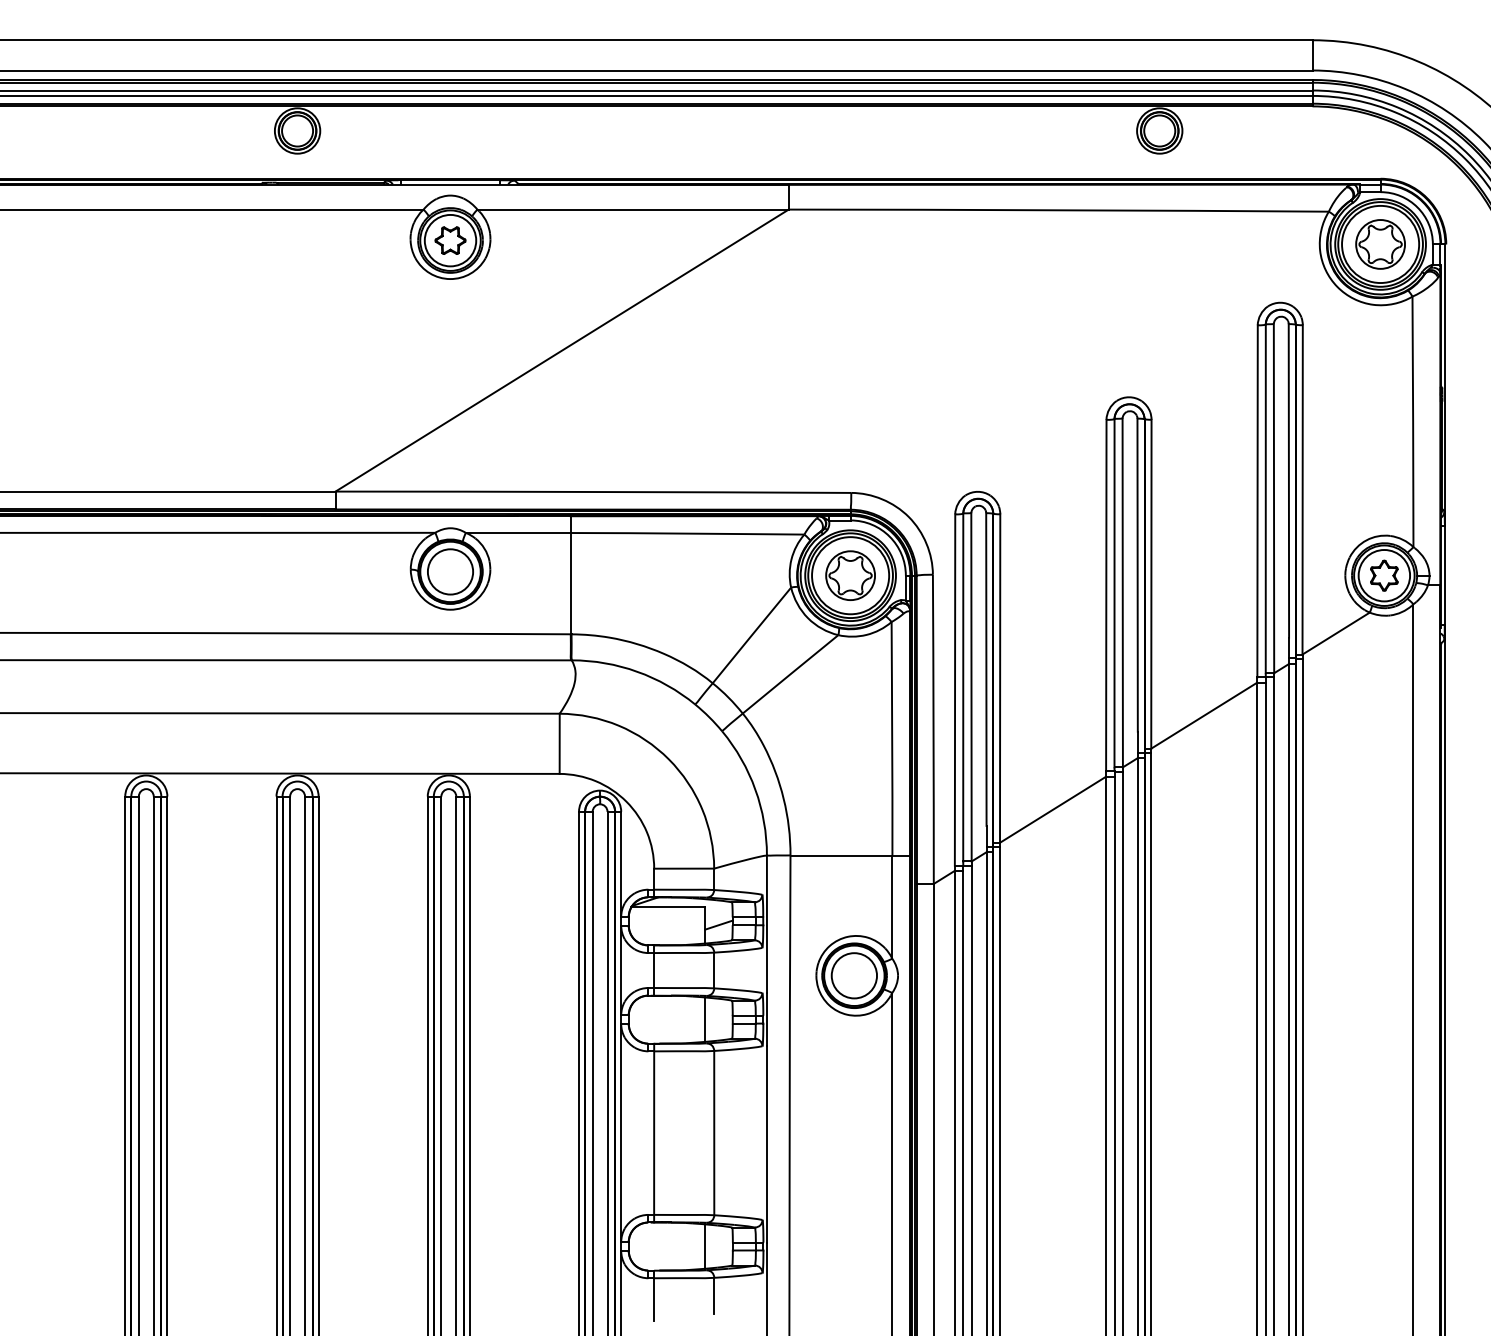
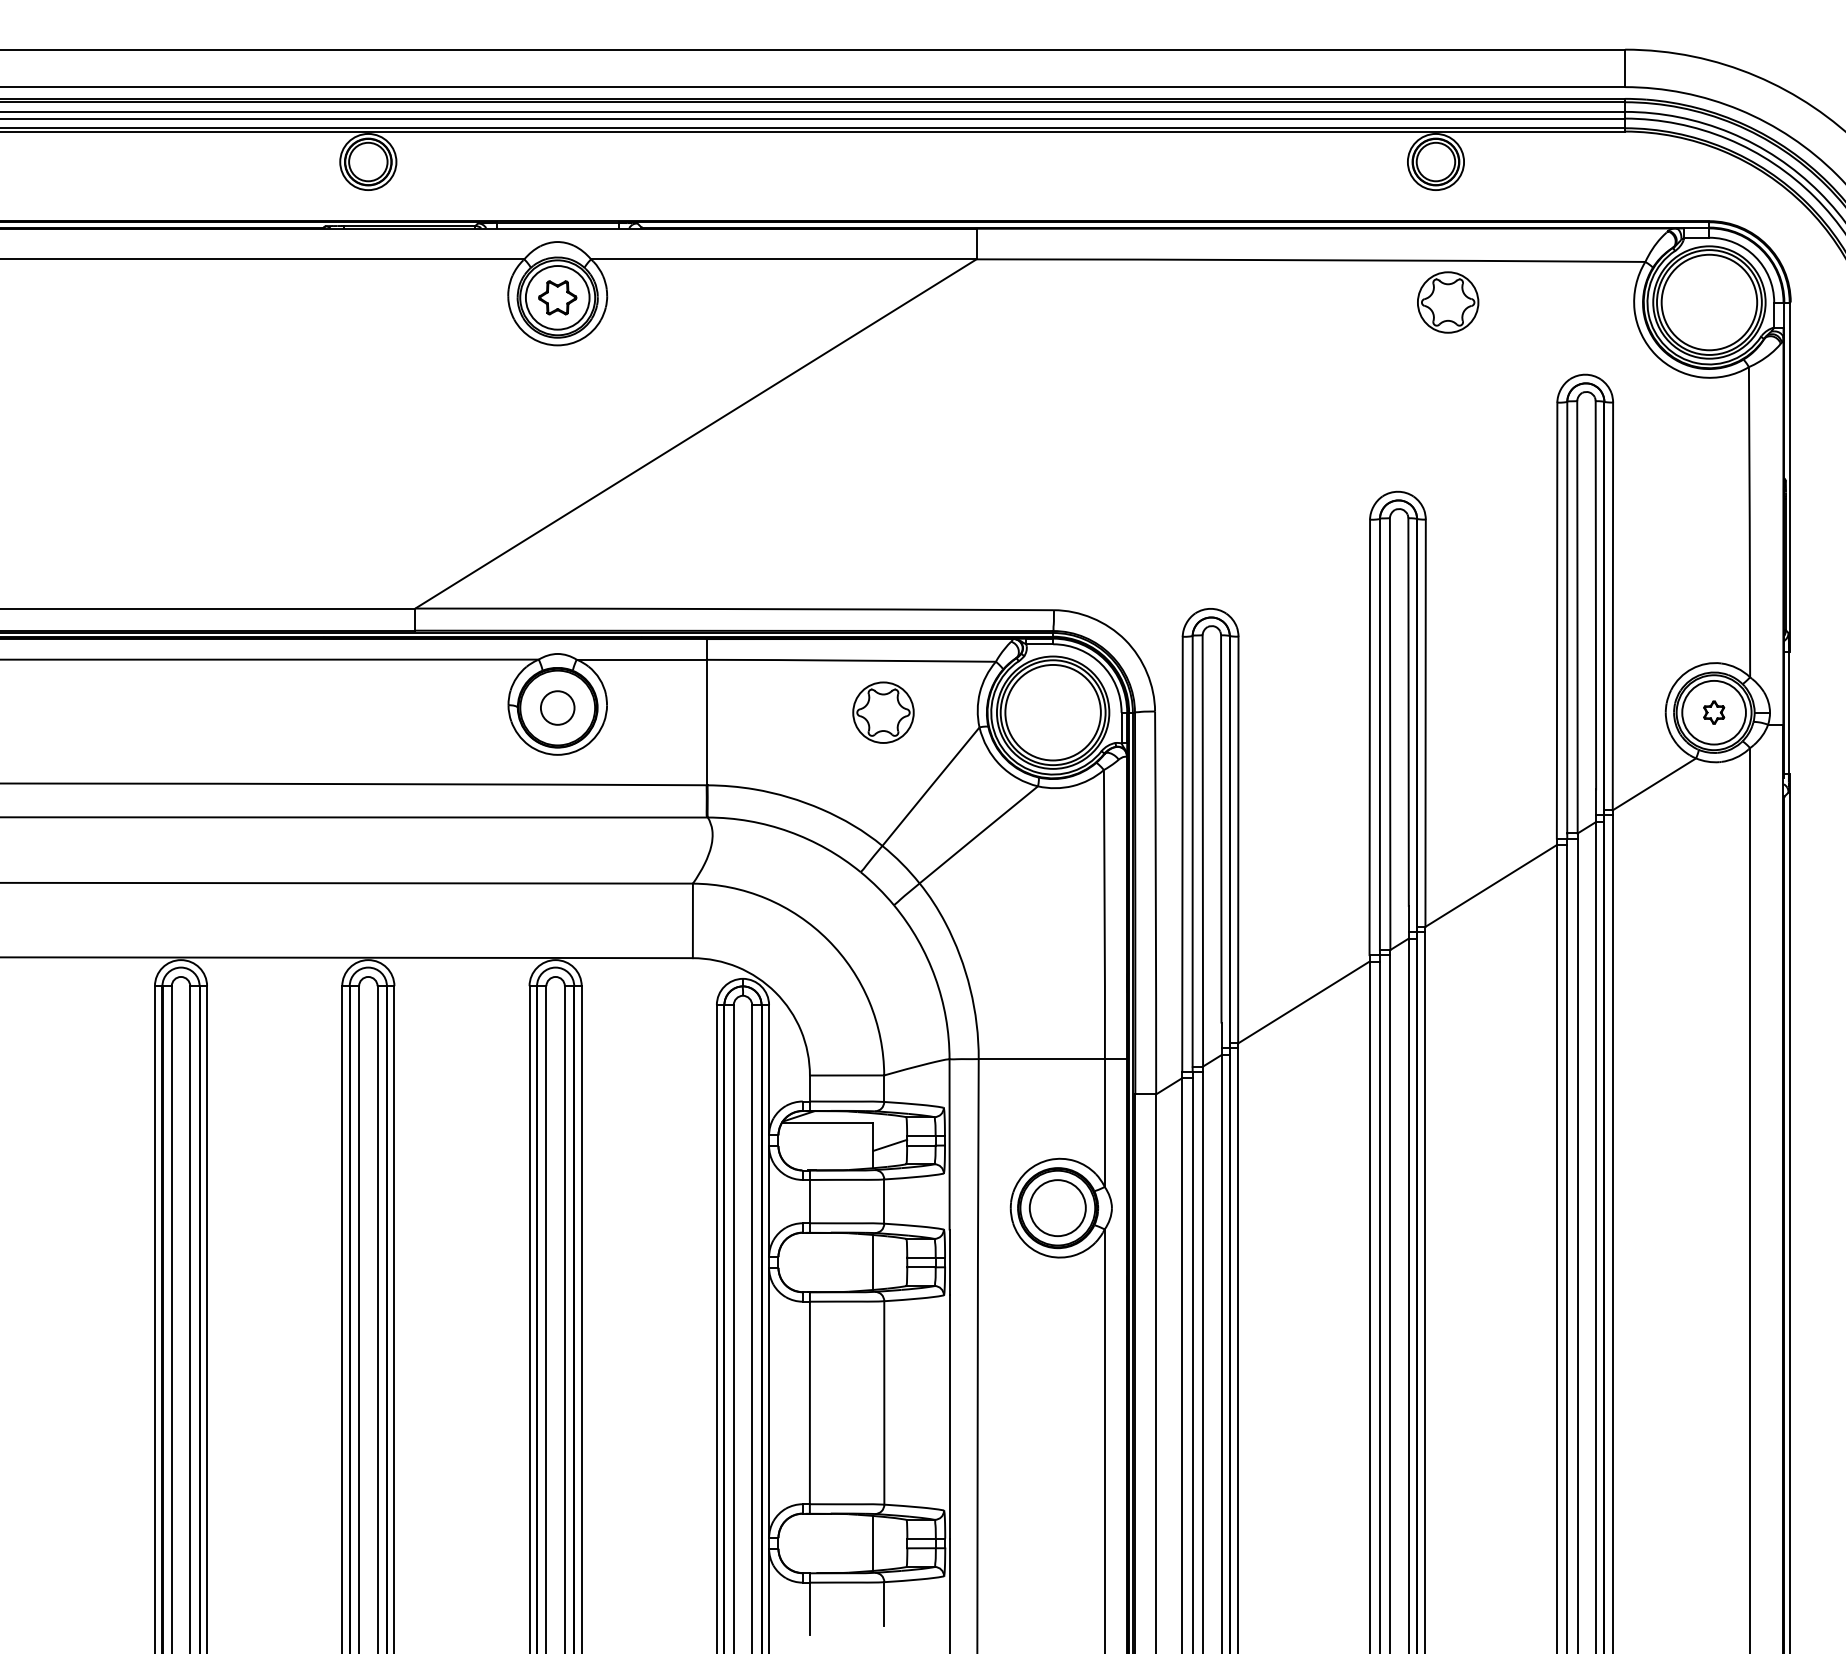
part: (1380, 244) -> (1448, 302), moved
circle: (450, 571) -> (557, 707), size x0.6
part: (850, 575) -> (883, 712), moved
part: (1384, 575) -> (1714, 712), size x0.6

